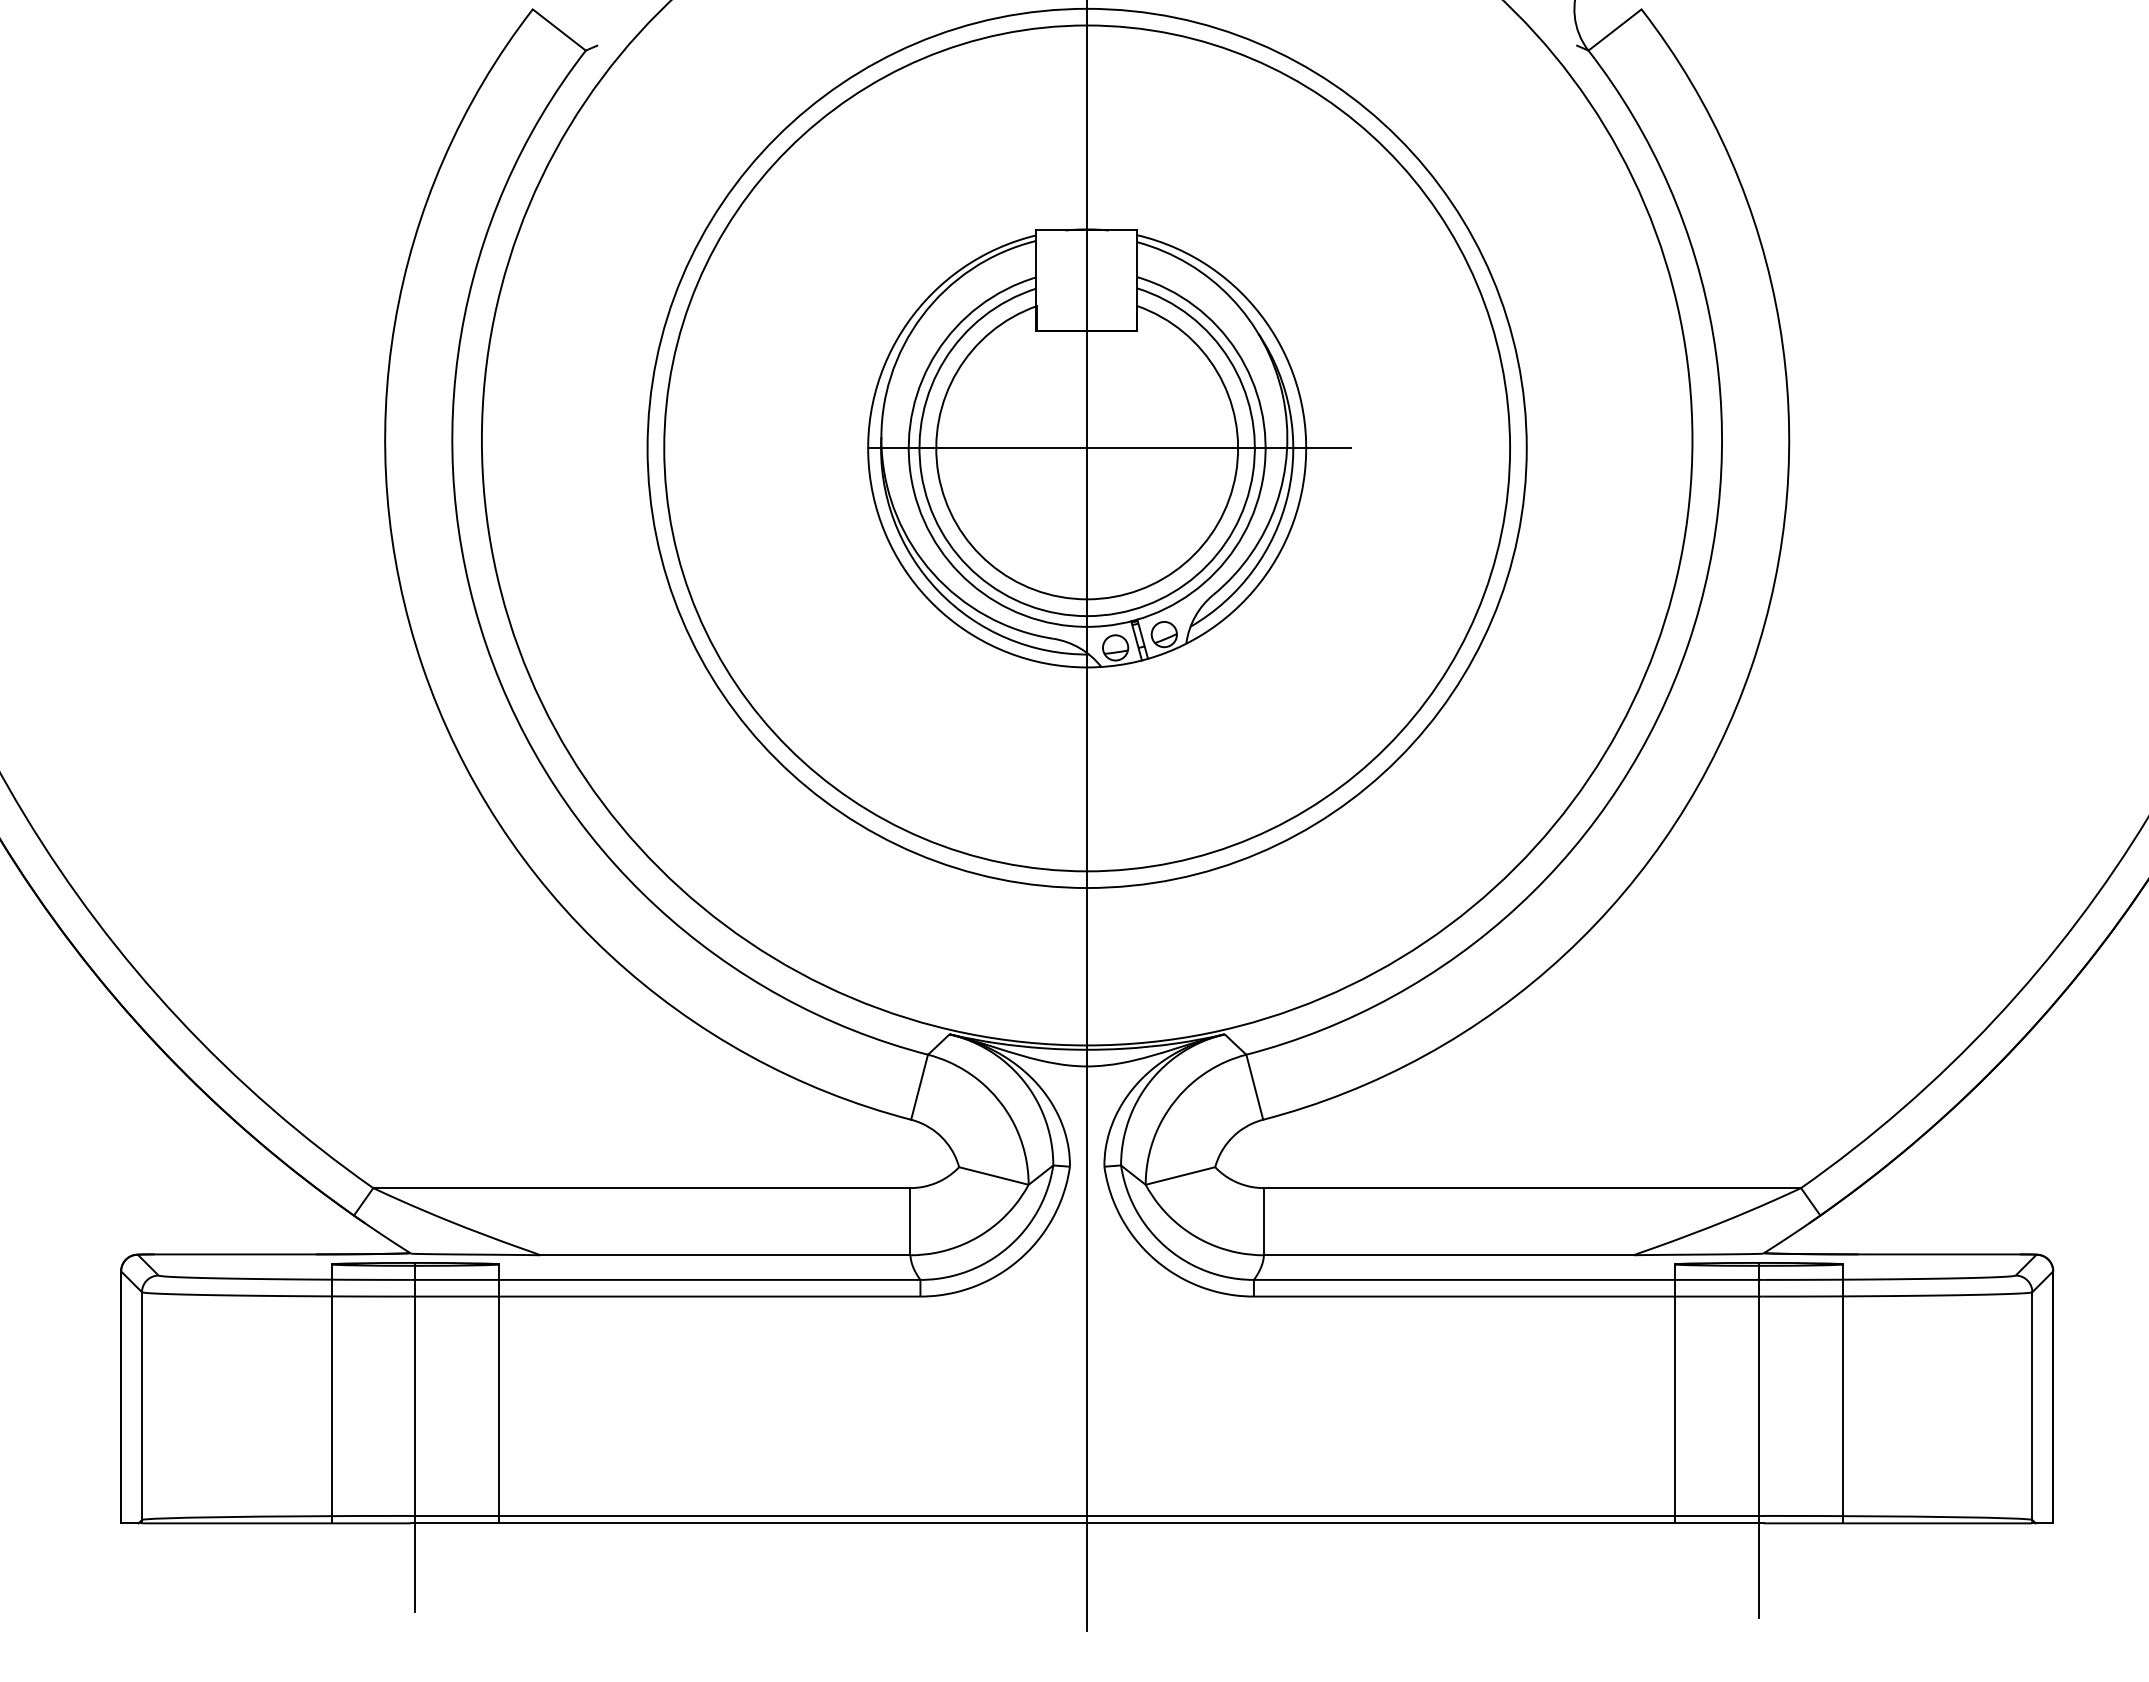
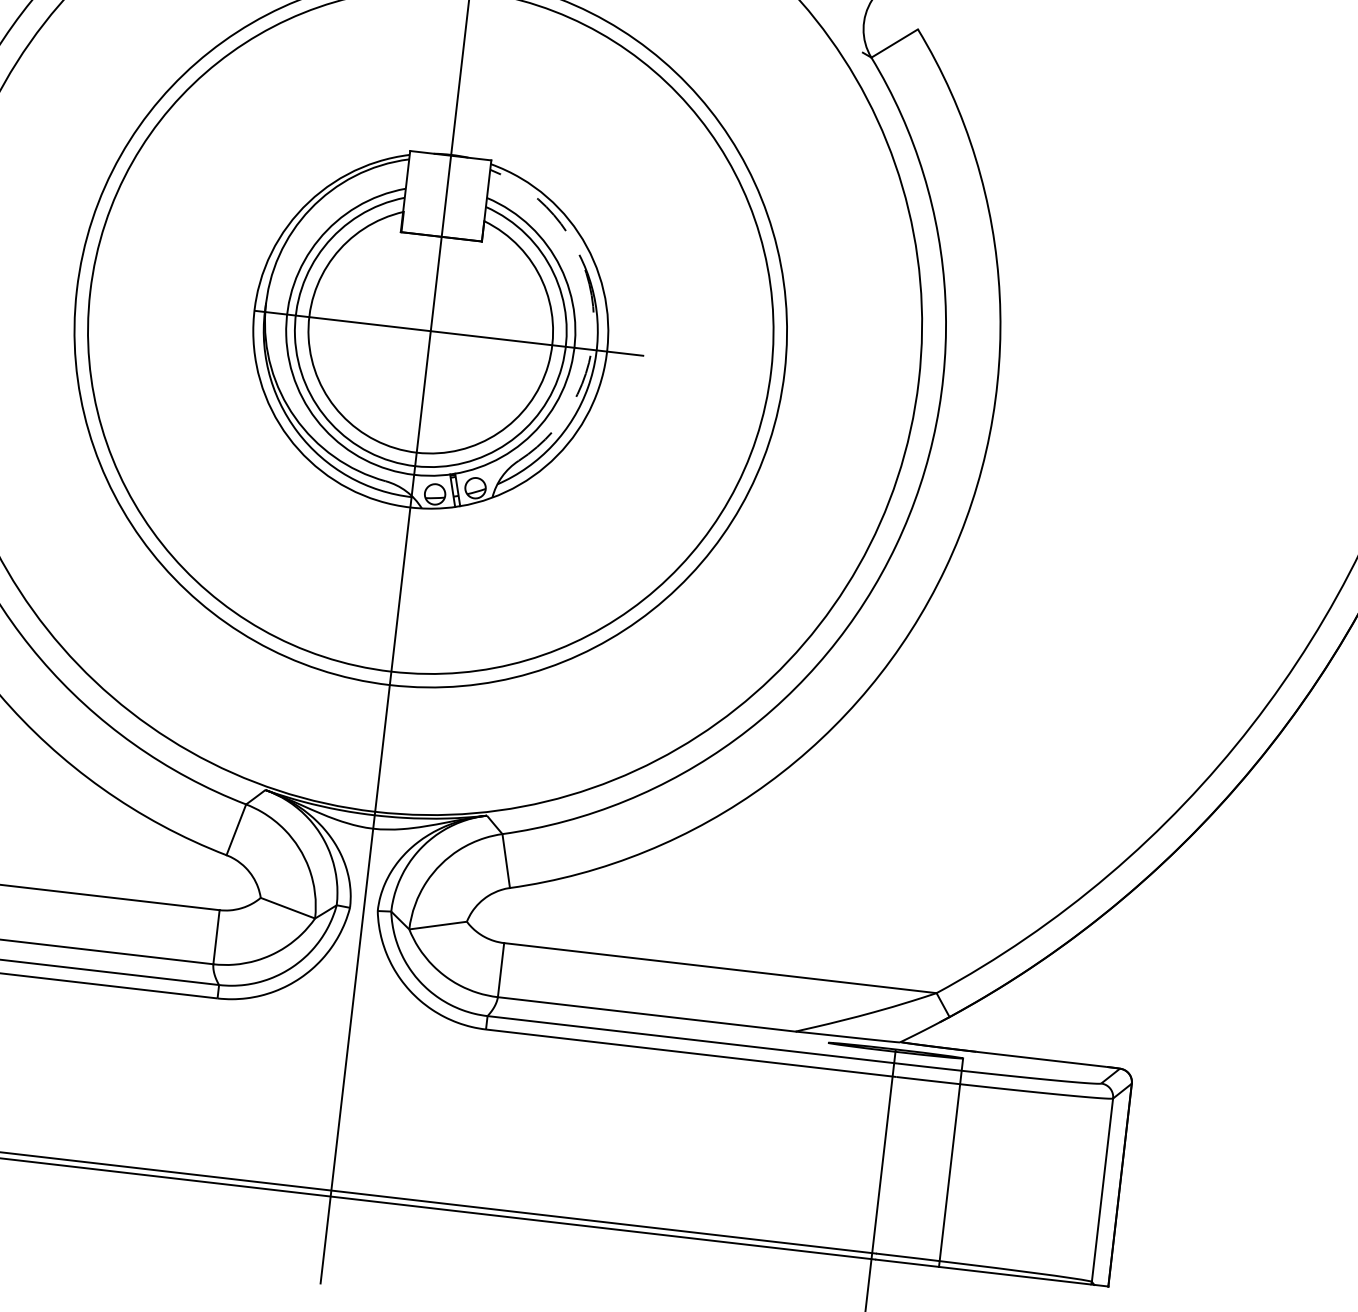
arc: (1282, 395) -> (592, 306), solid -> dashed
line: (1675, 1393) -> (816, 1146), removed

